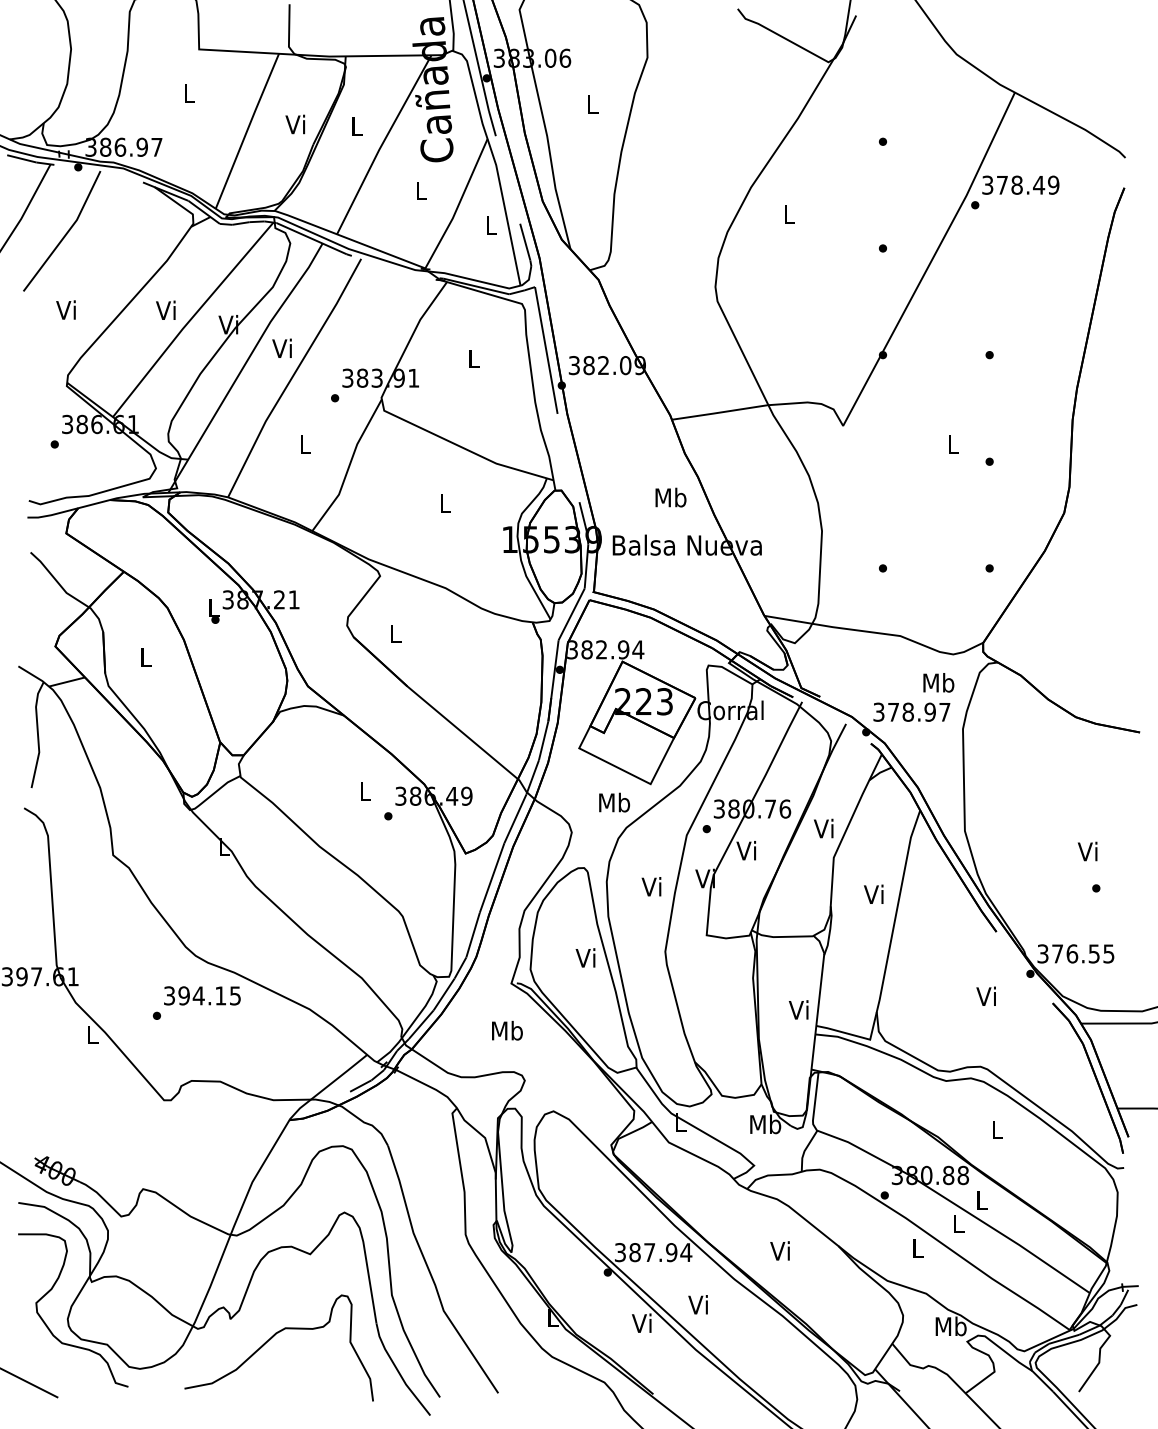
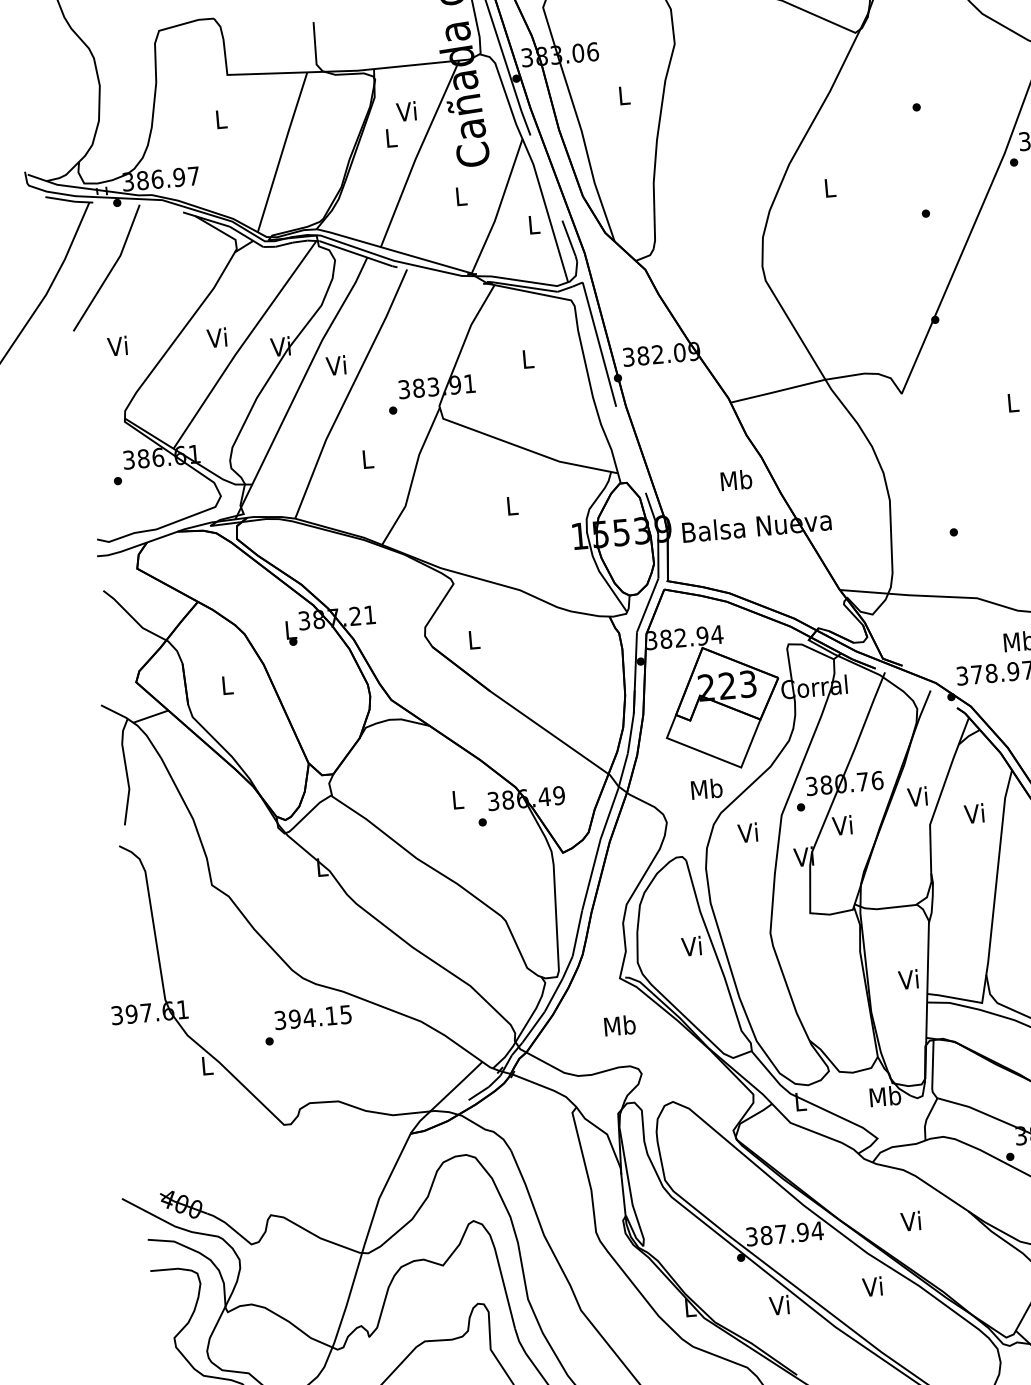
text: (294, 124) -> (405, 111), moved
text: (651, 886) -> (747, 832), moved
text: (873, 893) -> (973, 812), moved
text: (697, 1304) -> (871, 1286), moved

